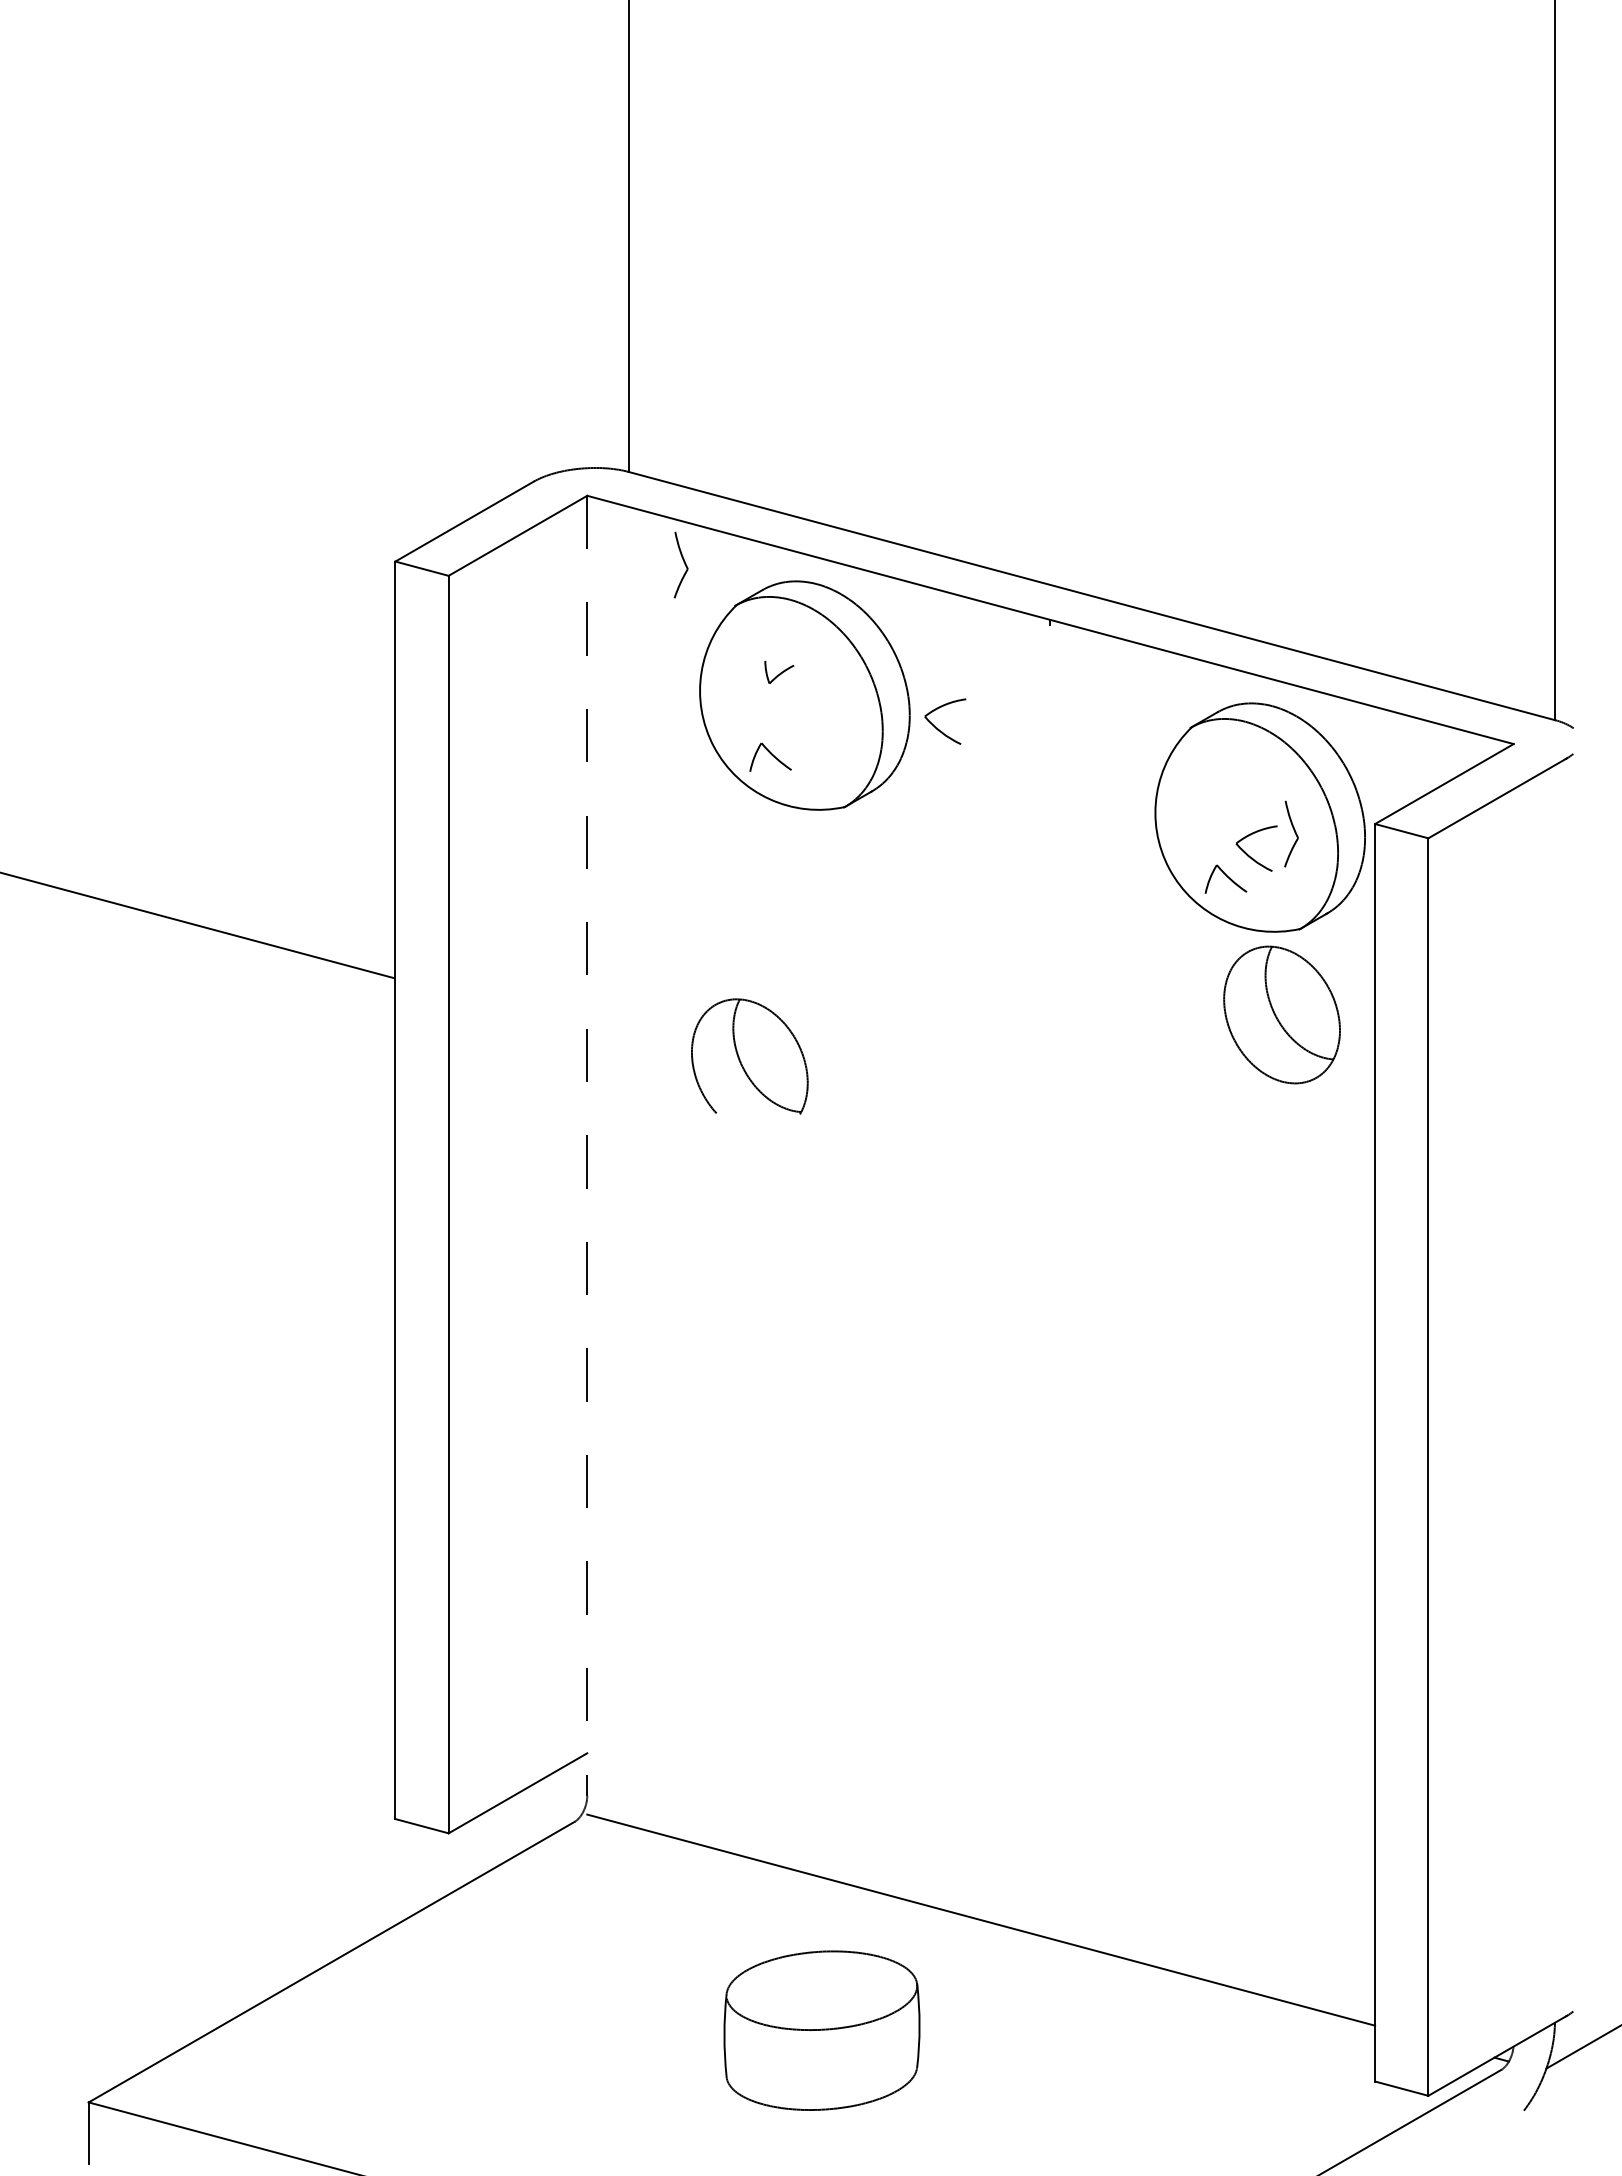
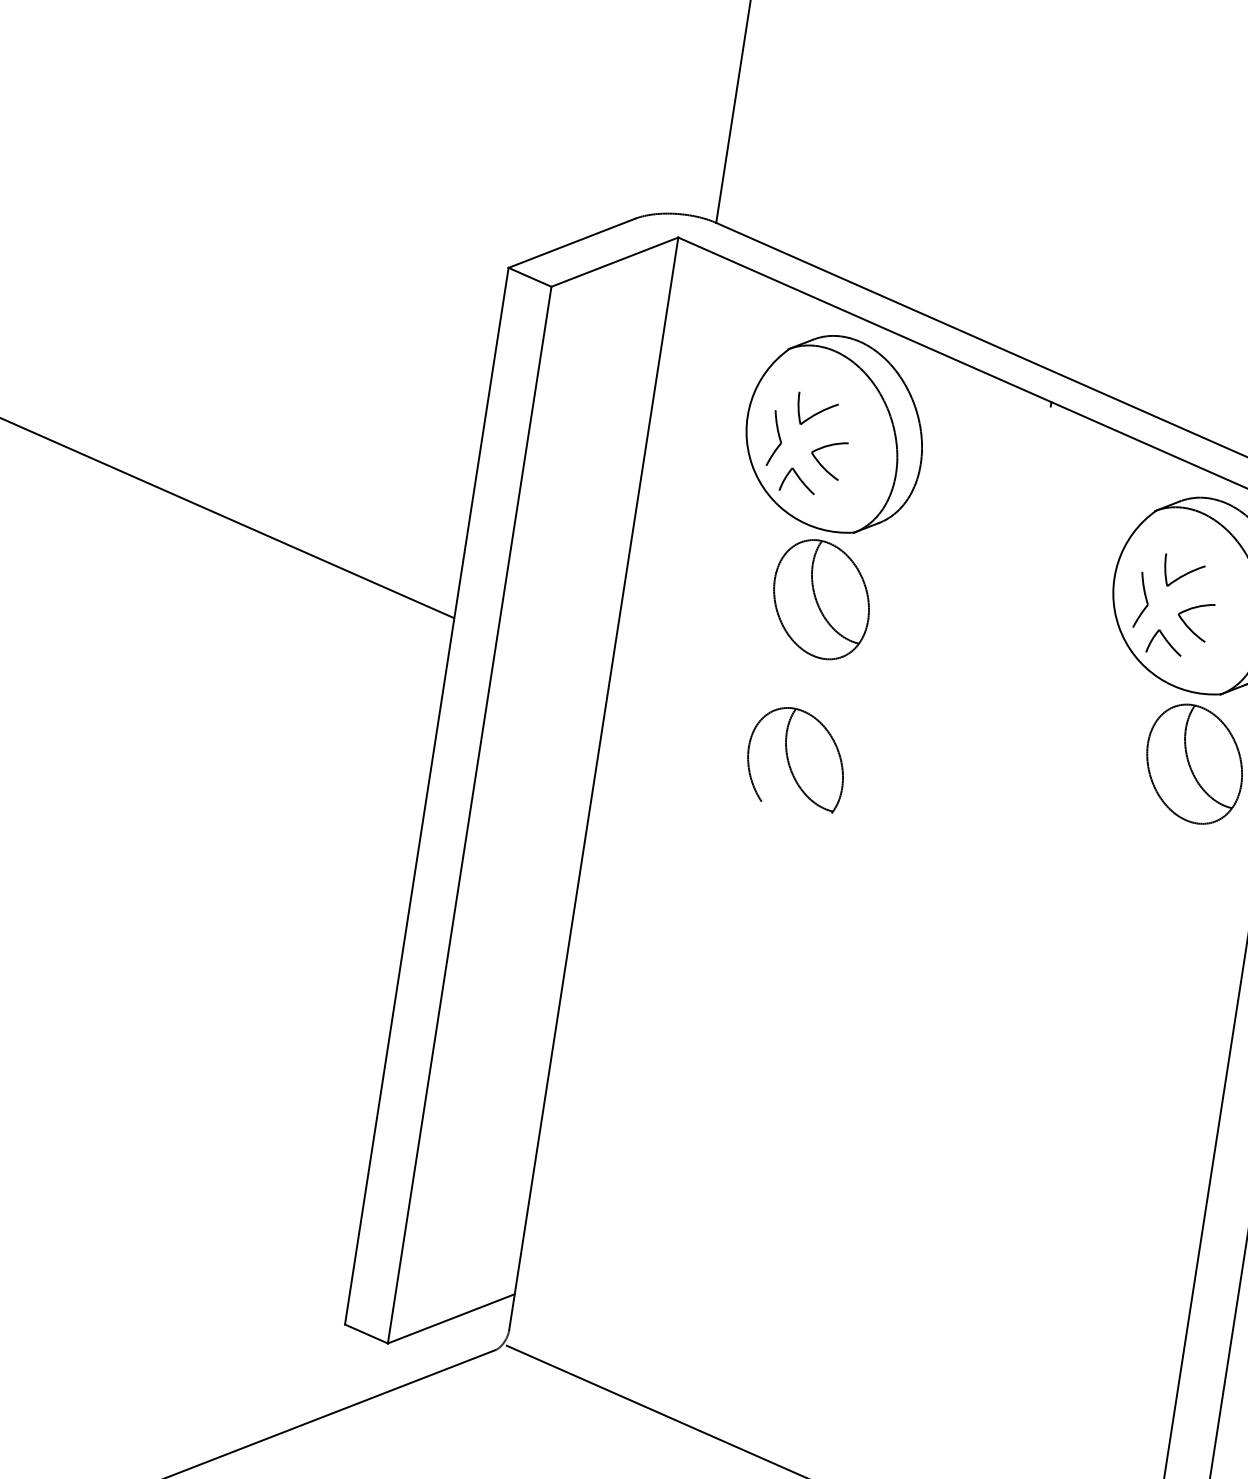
part: (680, 564) -> (775, 438), moved
part: (779, 672) -> (816, 411), size x1.67
part: (938, 728) -> (821, 464), moved
part: (1234, 794) -> (1183, 572), added
part: (1291, 833) -> (1142, 600), moved
part: (818, 890) -> (821, 599), added
part: (749, 1056) -> (796, 758), moved
line: (587, 1146) -> (593, 784), dashed -> solid

